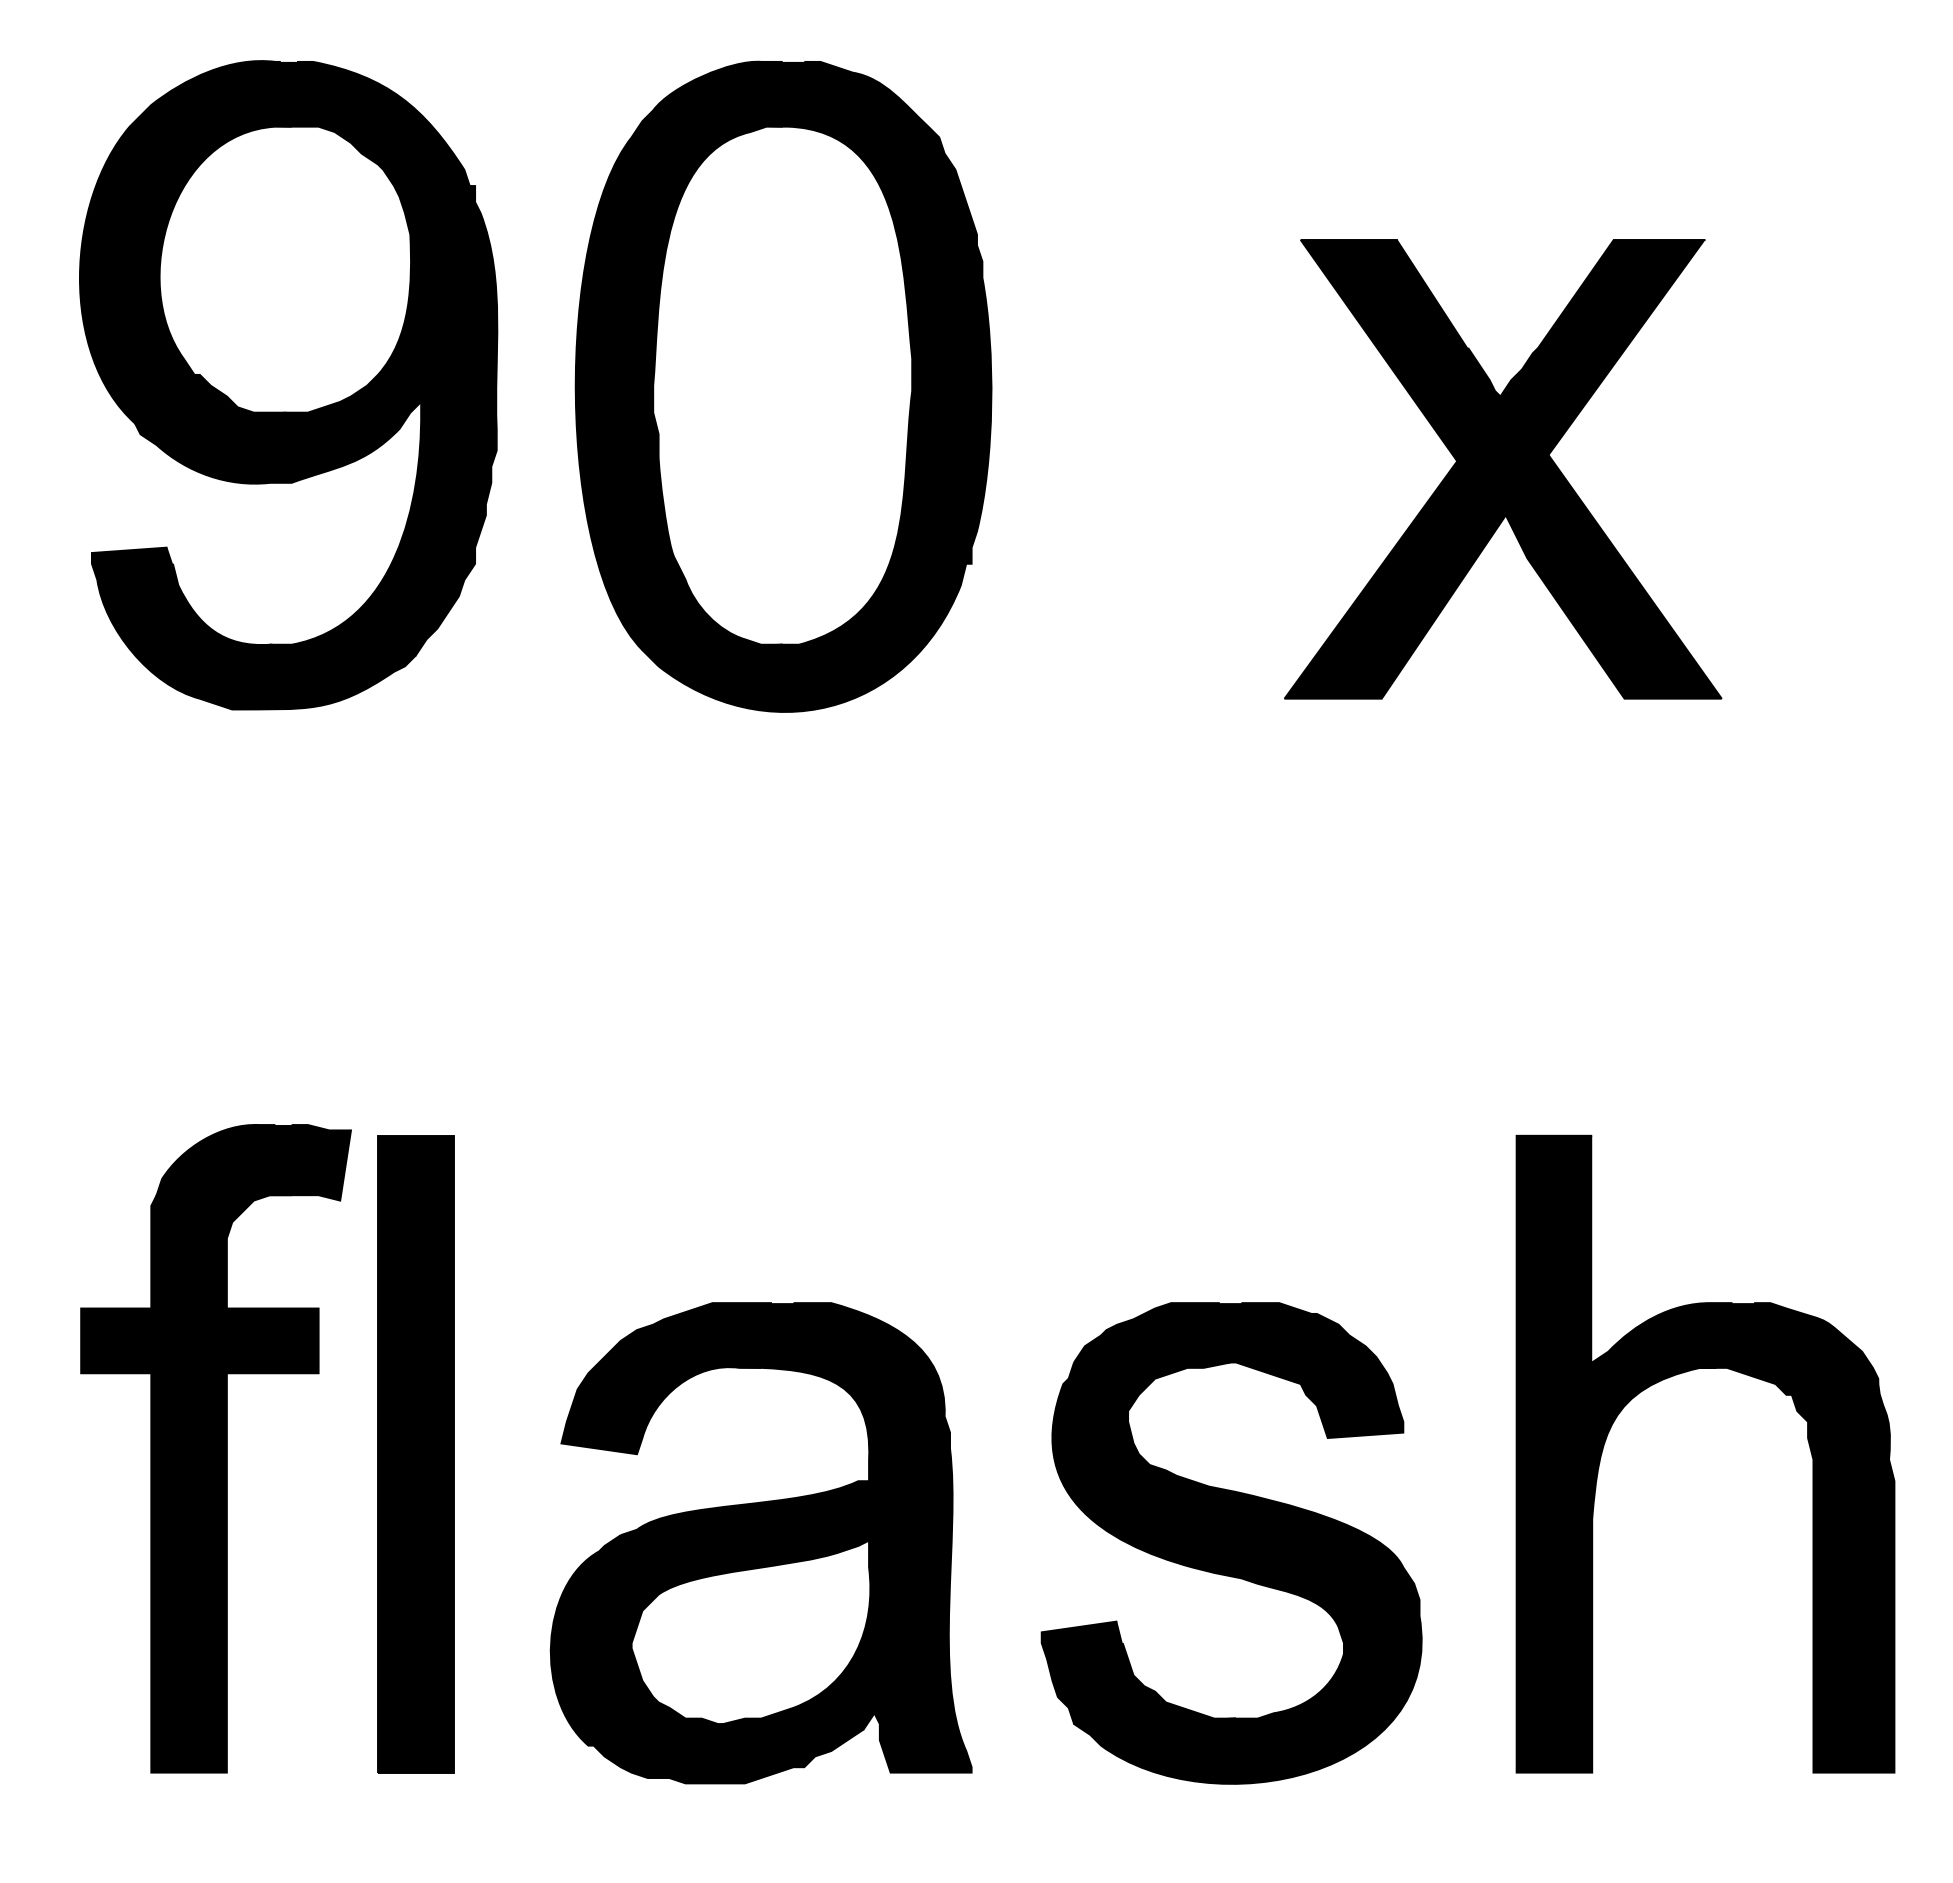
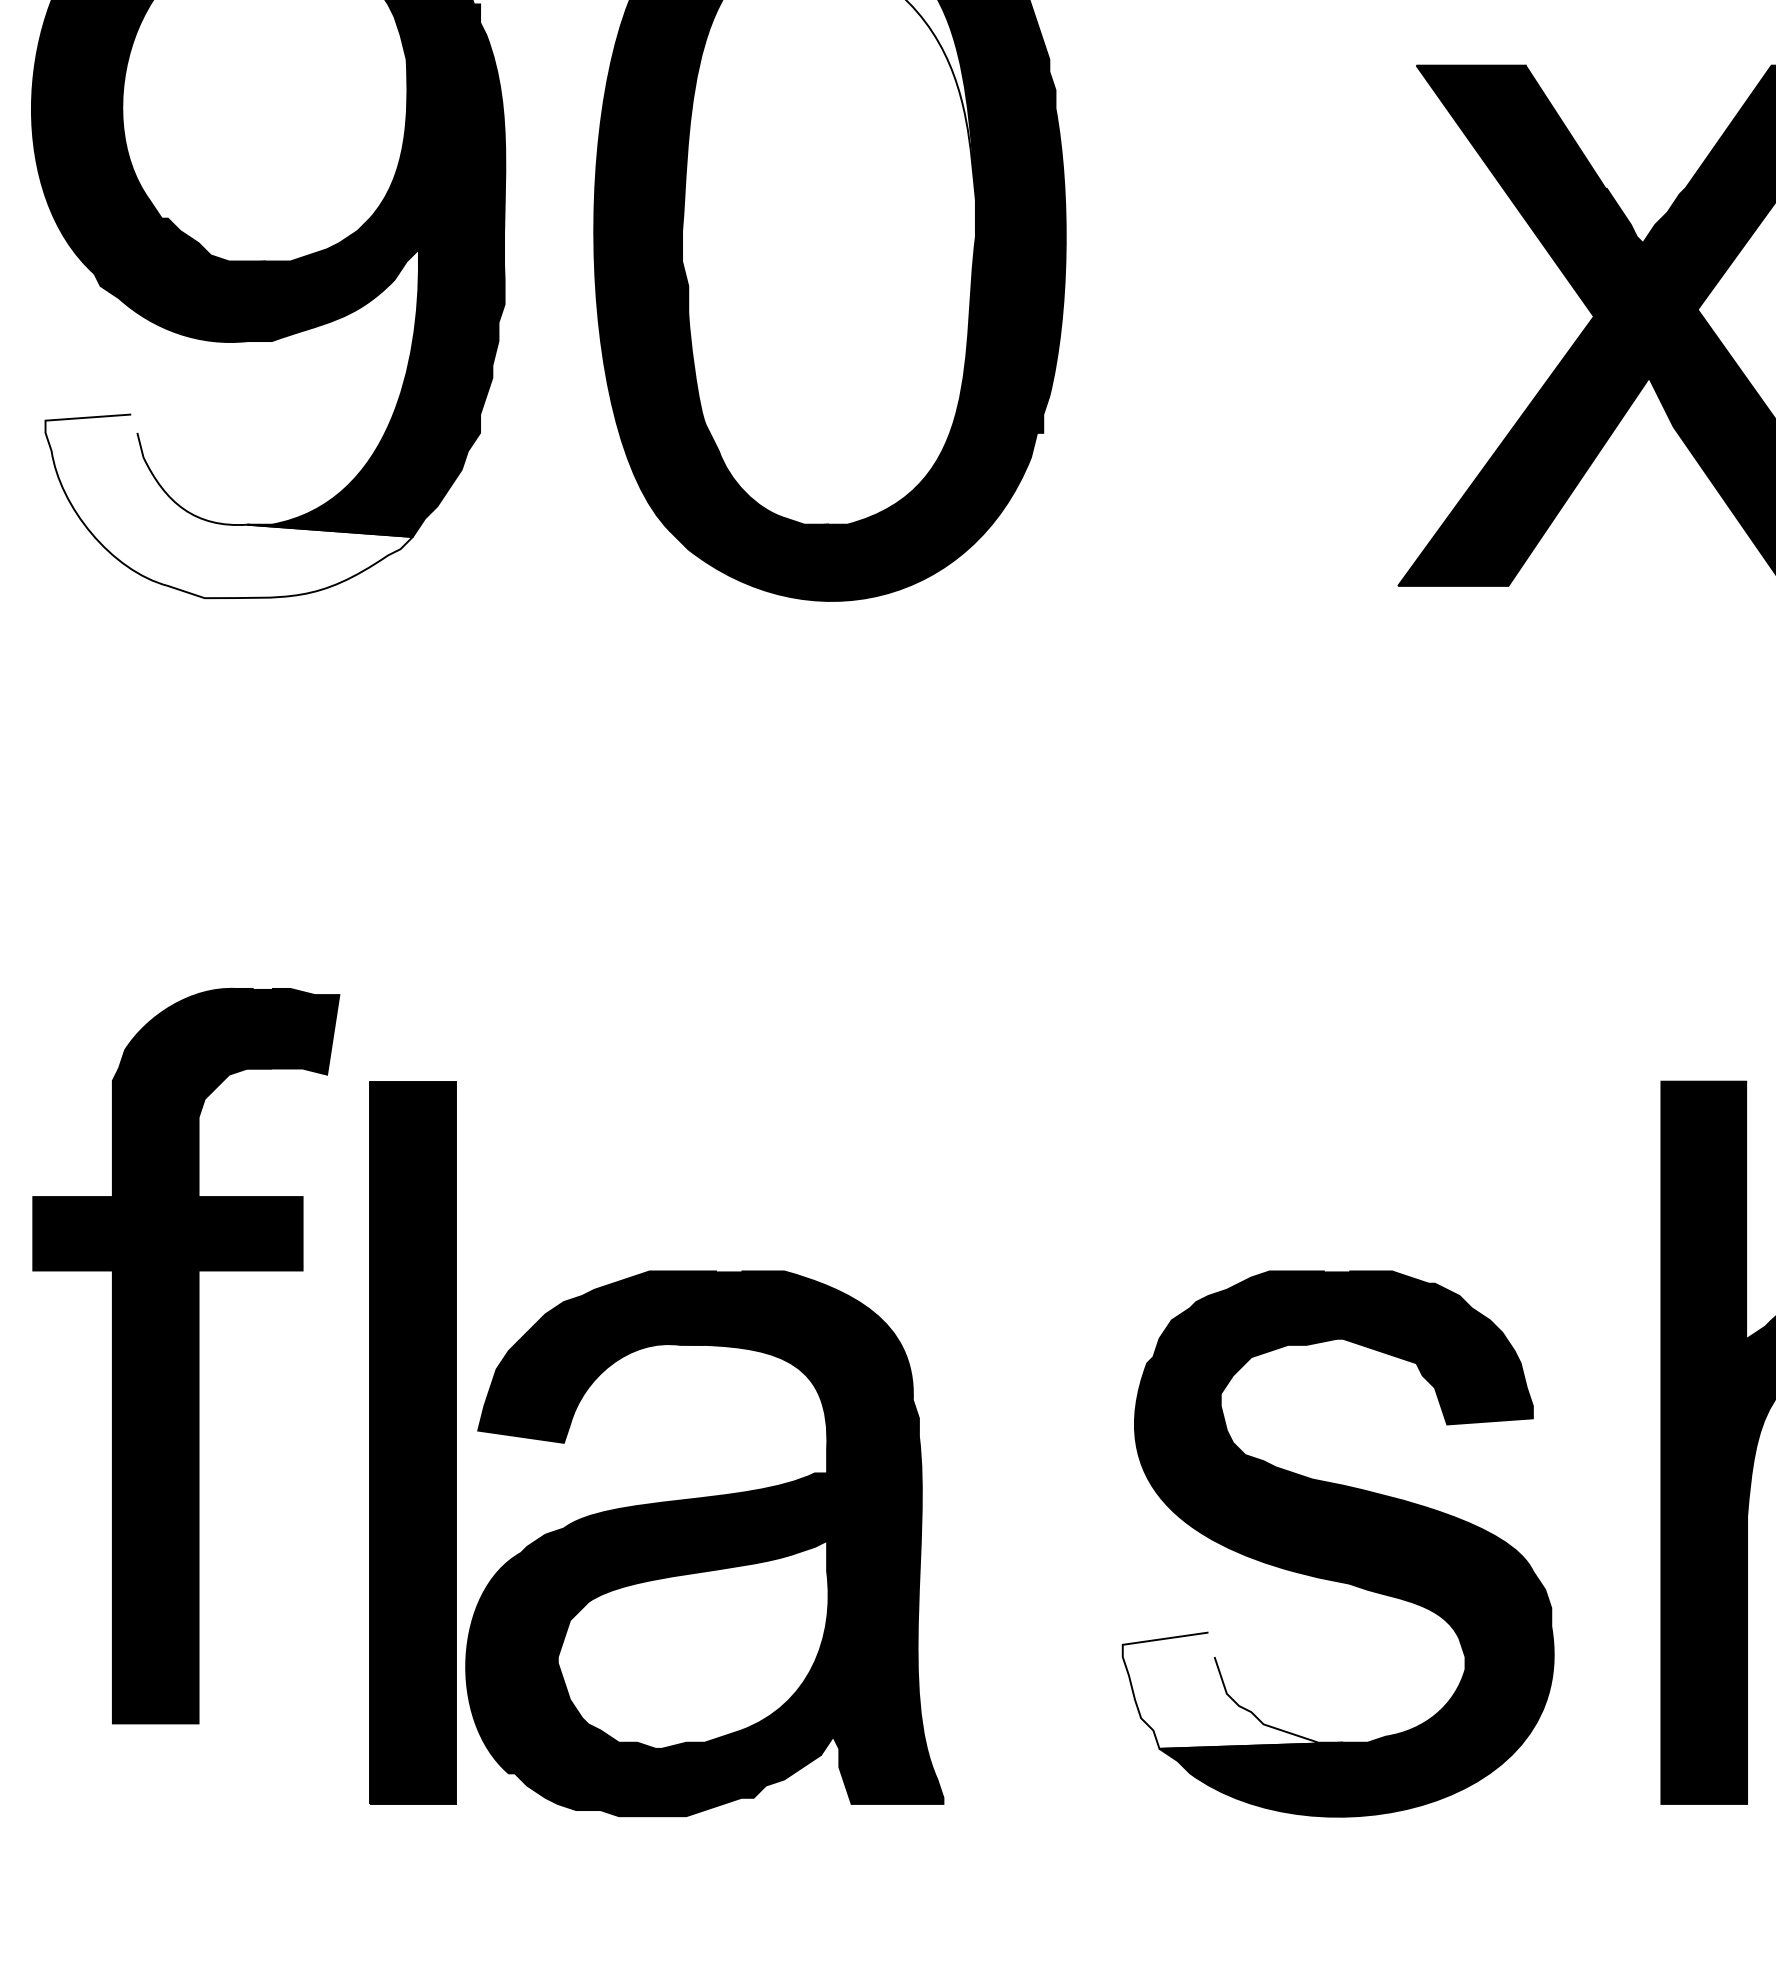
fill: (253, 628) -> (228, 506), removed
part: (215, 1448) -> (185, 1355), moved
part: (760, 1543) -> (703, 1544), moved
fill: (1138, 1672) -> (1232, 1690), removed

